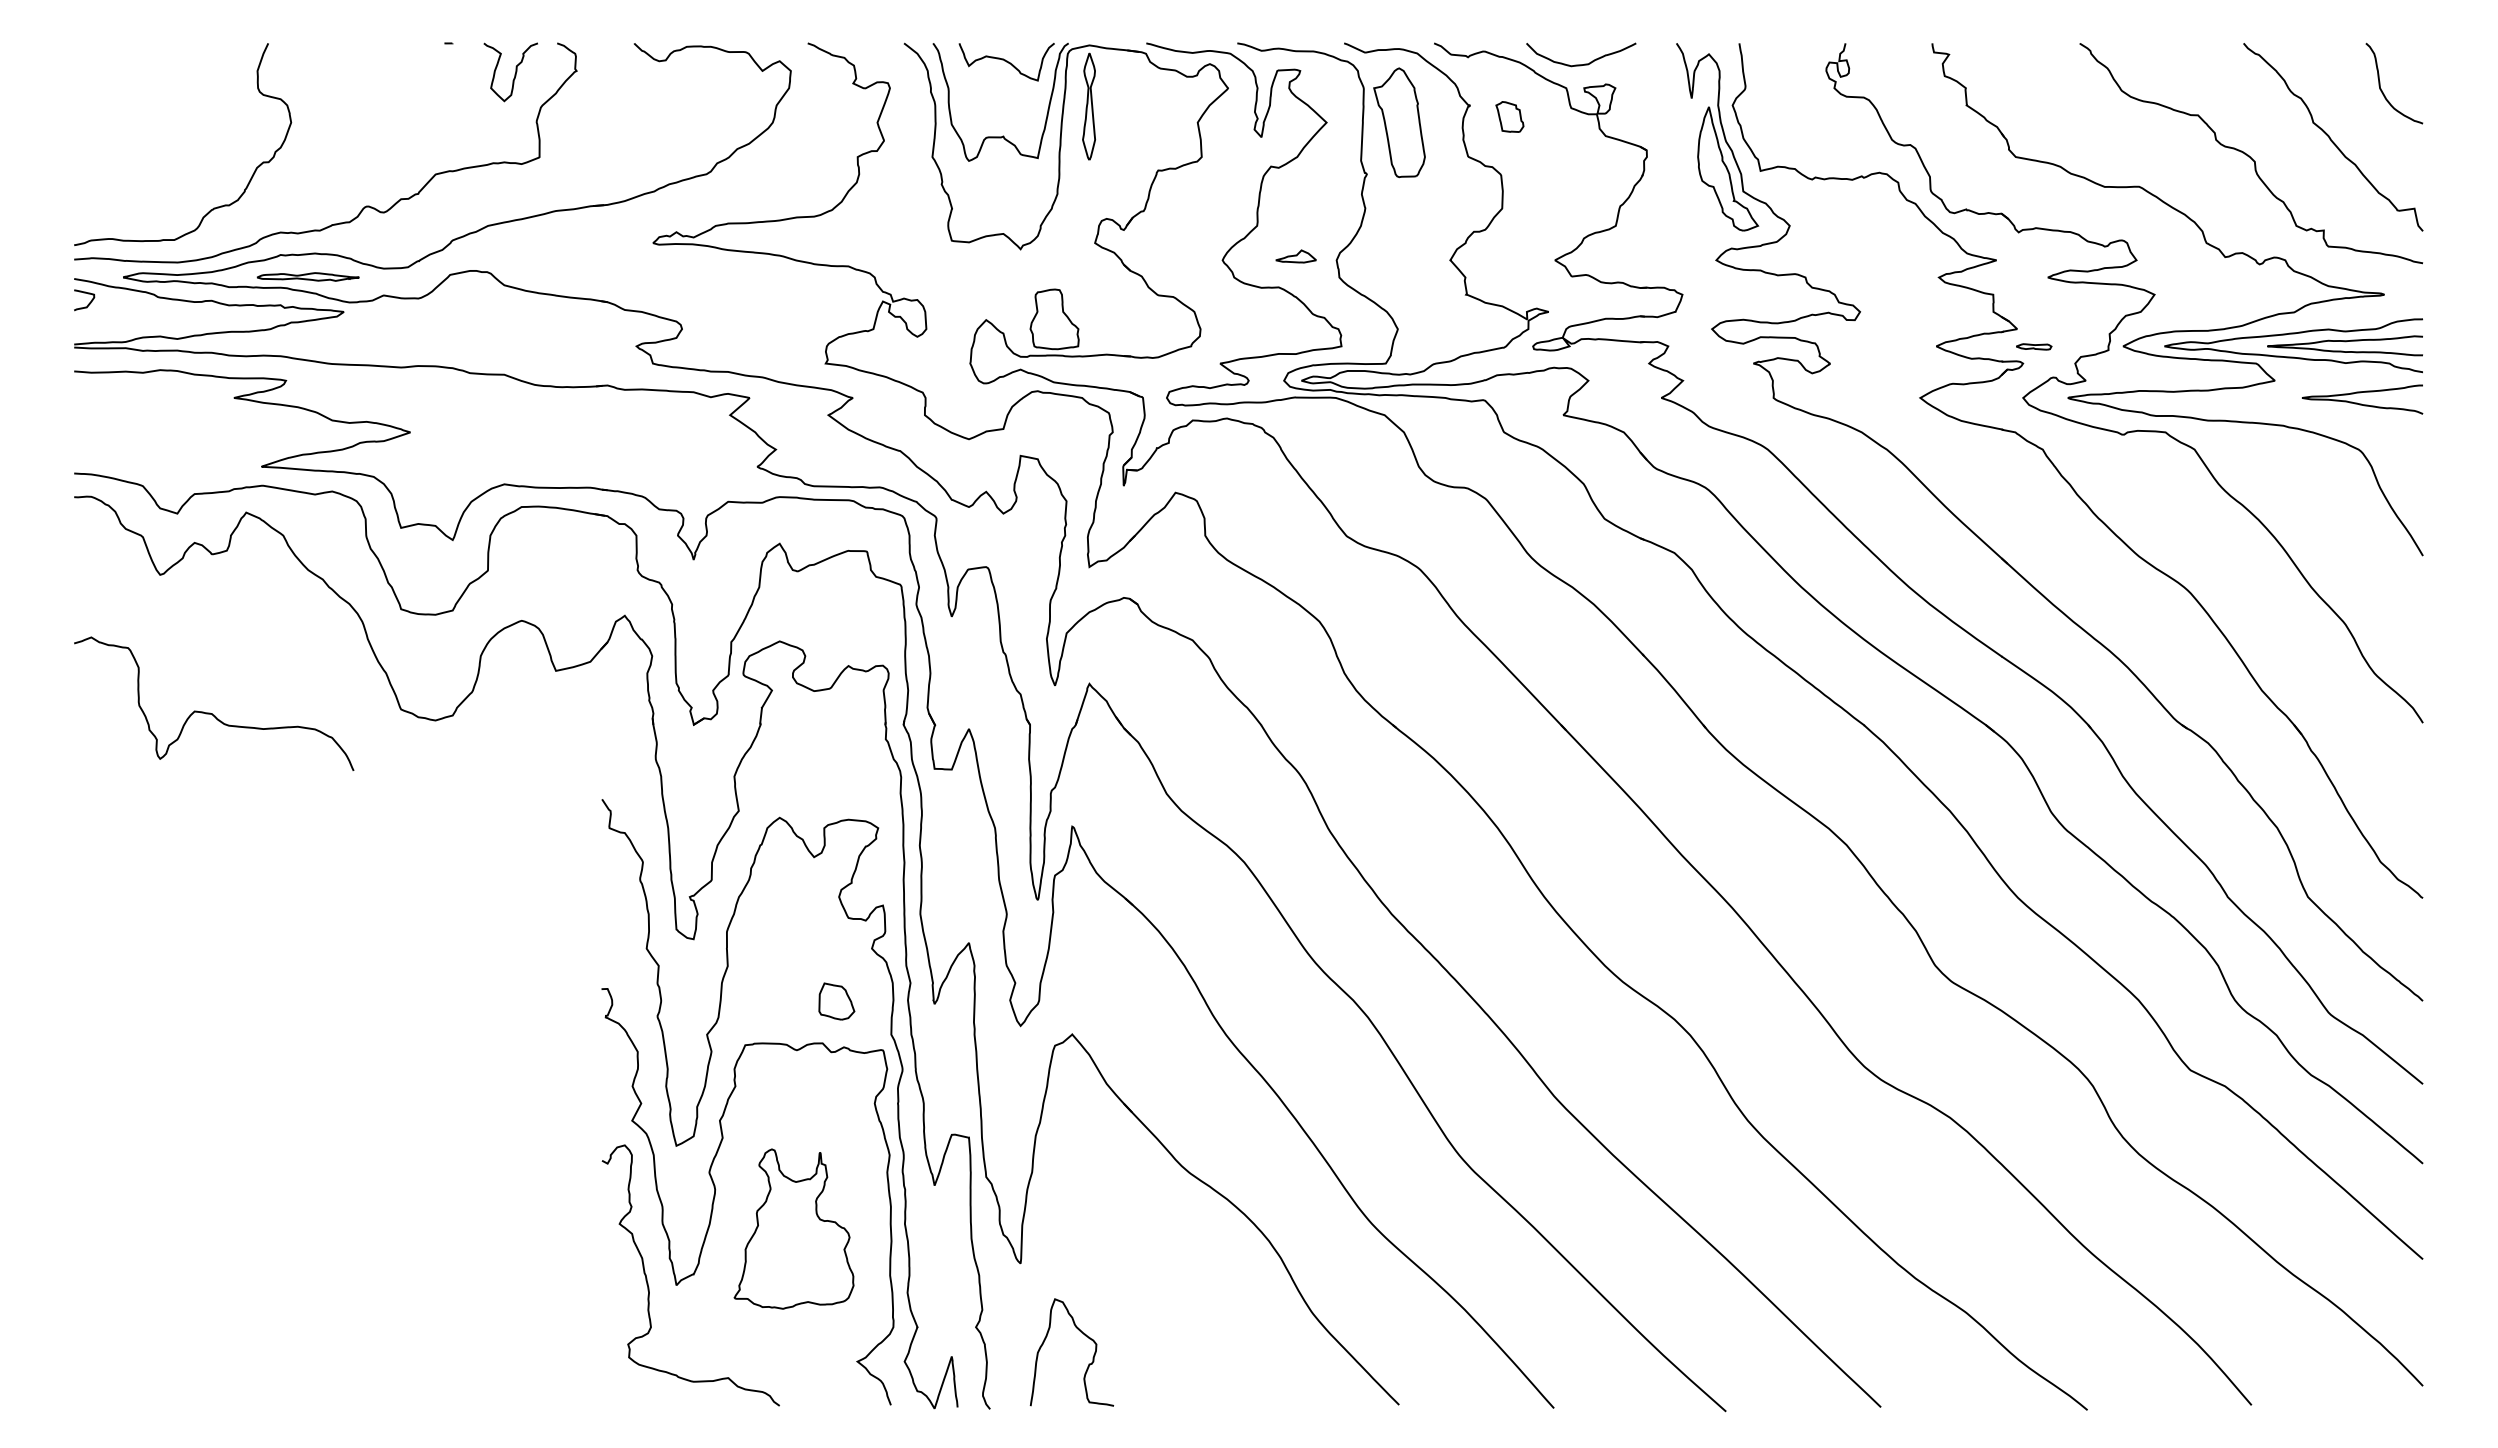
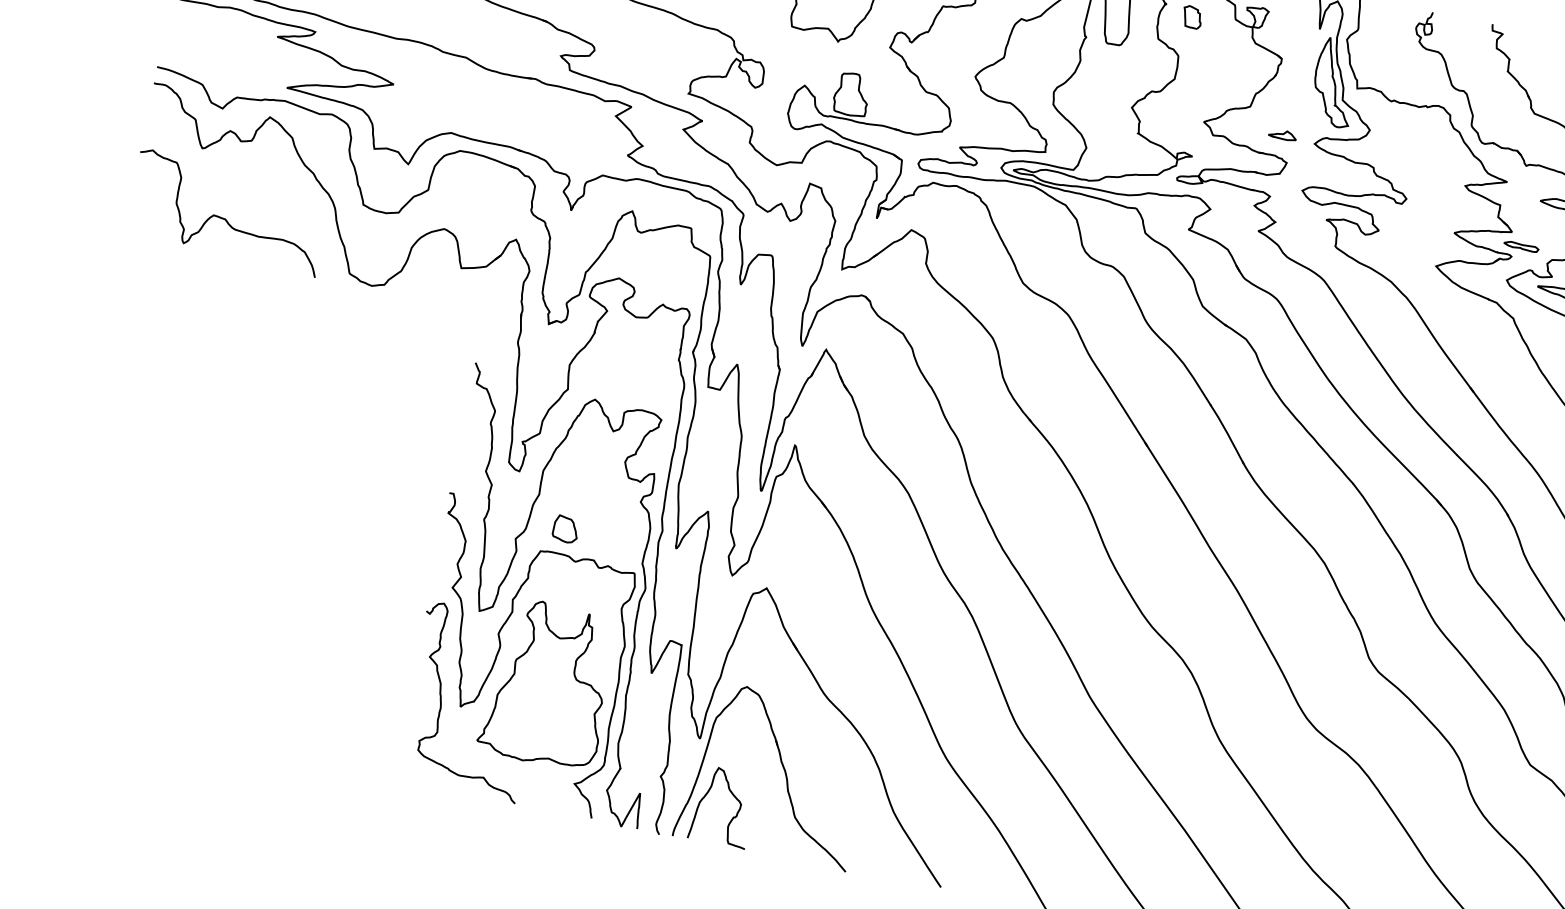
part: (1295, 256) -> (1282, 134), moved
part: (2033, 346) -> (1520, 246), size x1.43
curve: (210, 712) -> (224, 218), moved
part: (836, 1001) -> (565, 529), moved
part: (793, 1228) -> (548, 683), size x1.43
part: (1148, 1287) -> (784, 772), added

